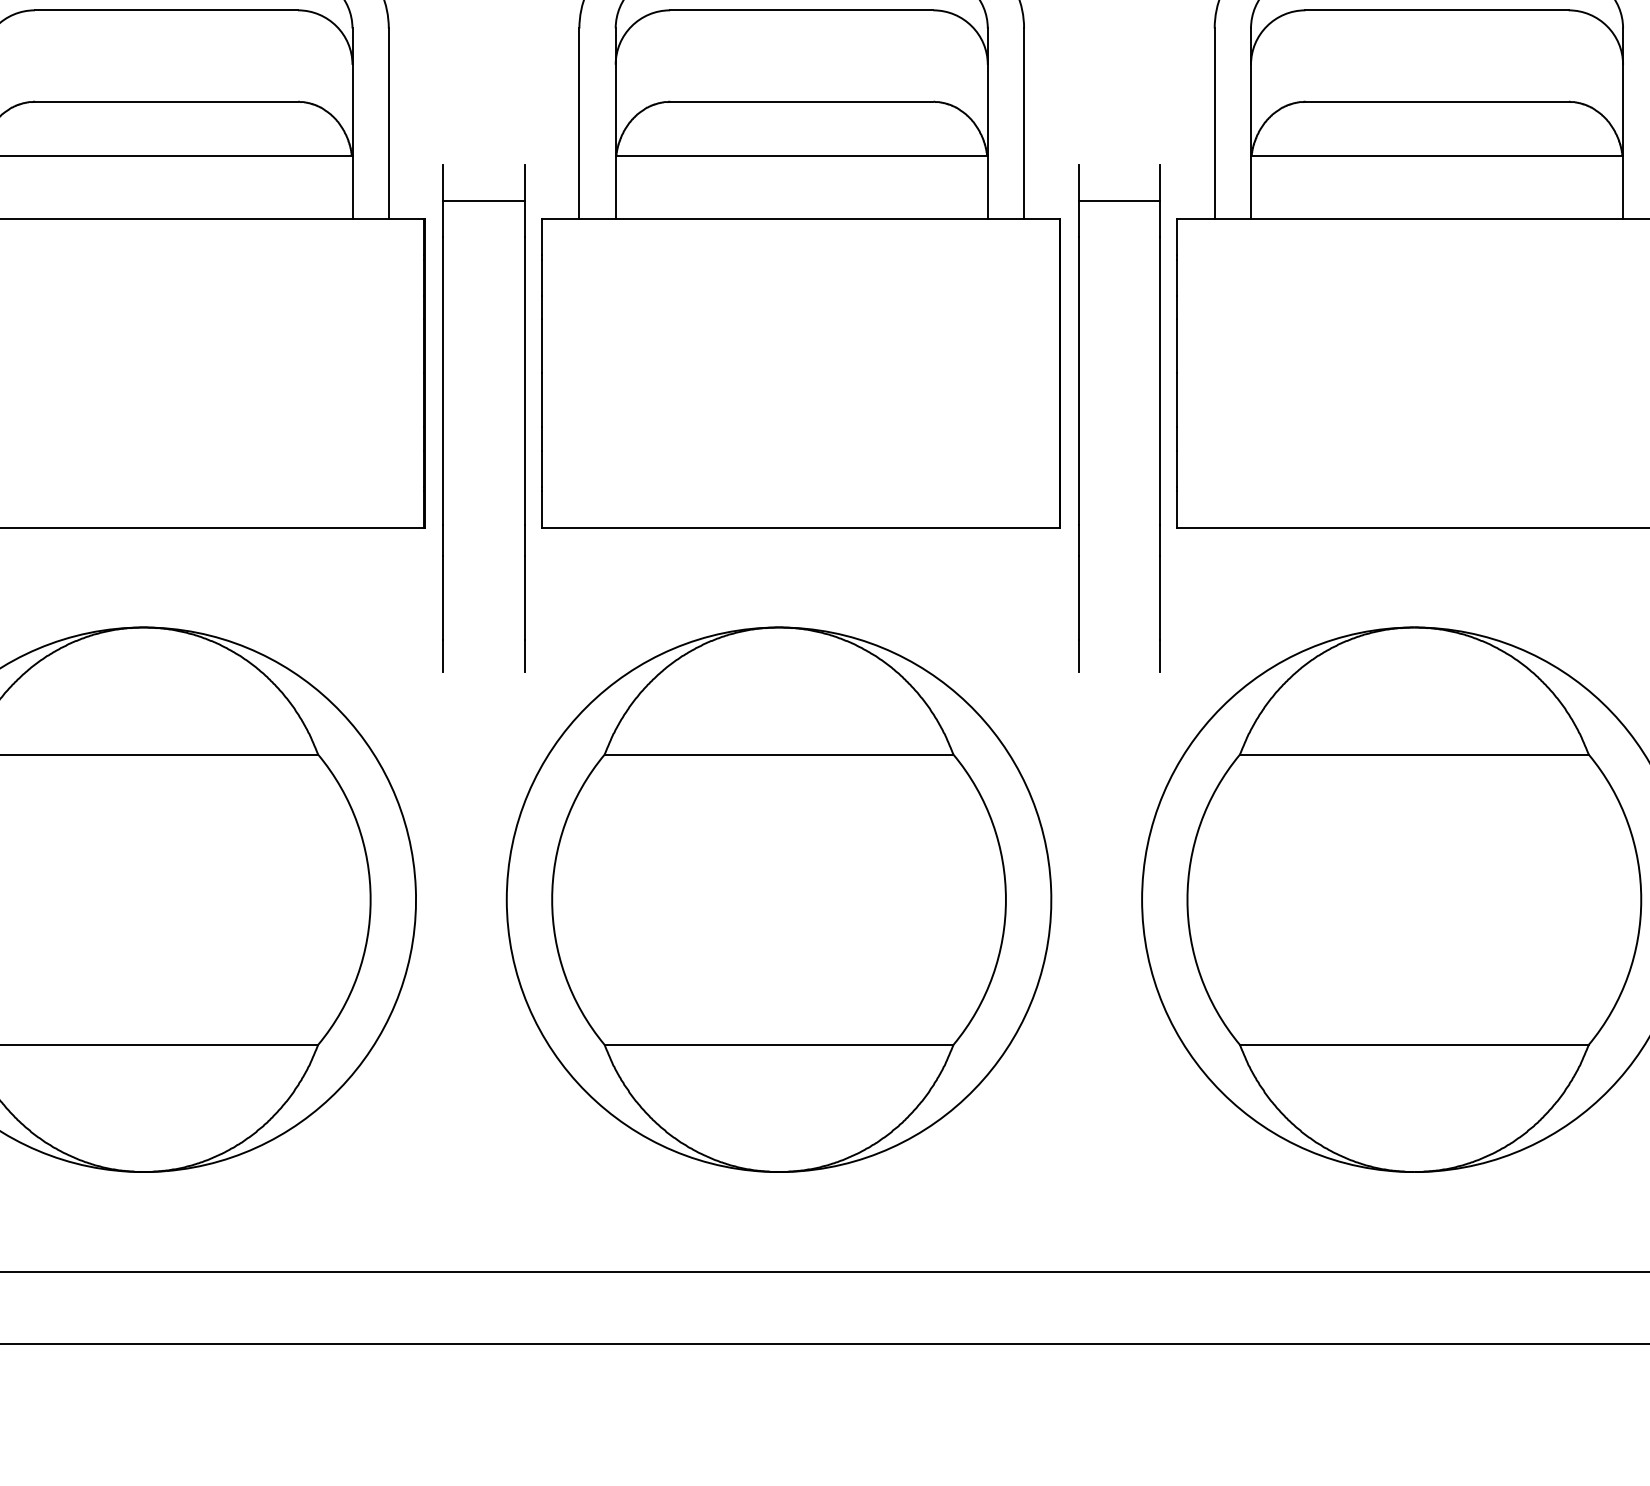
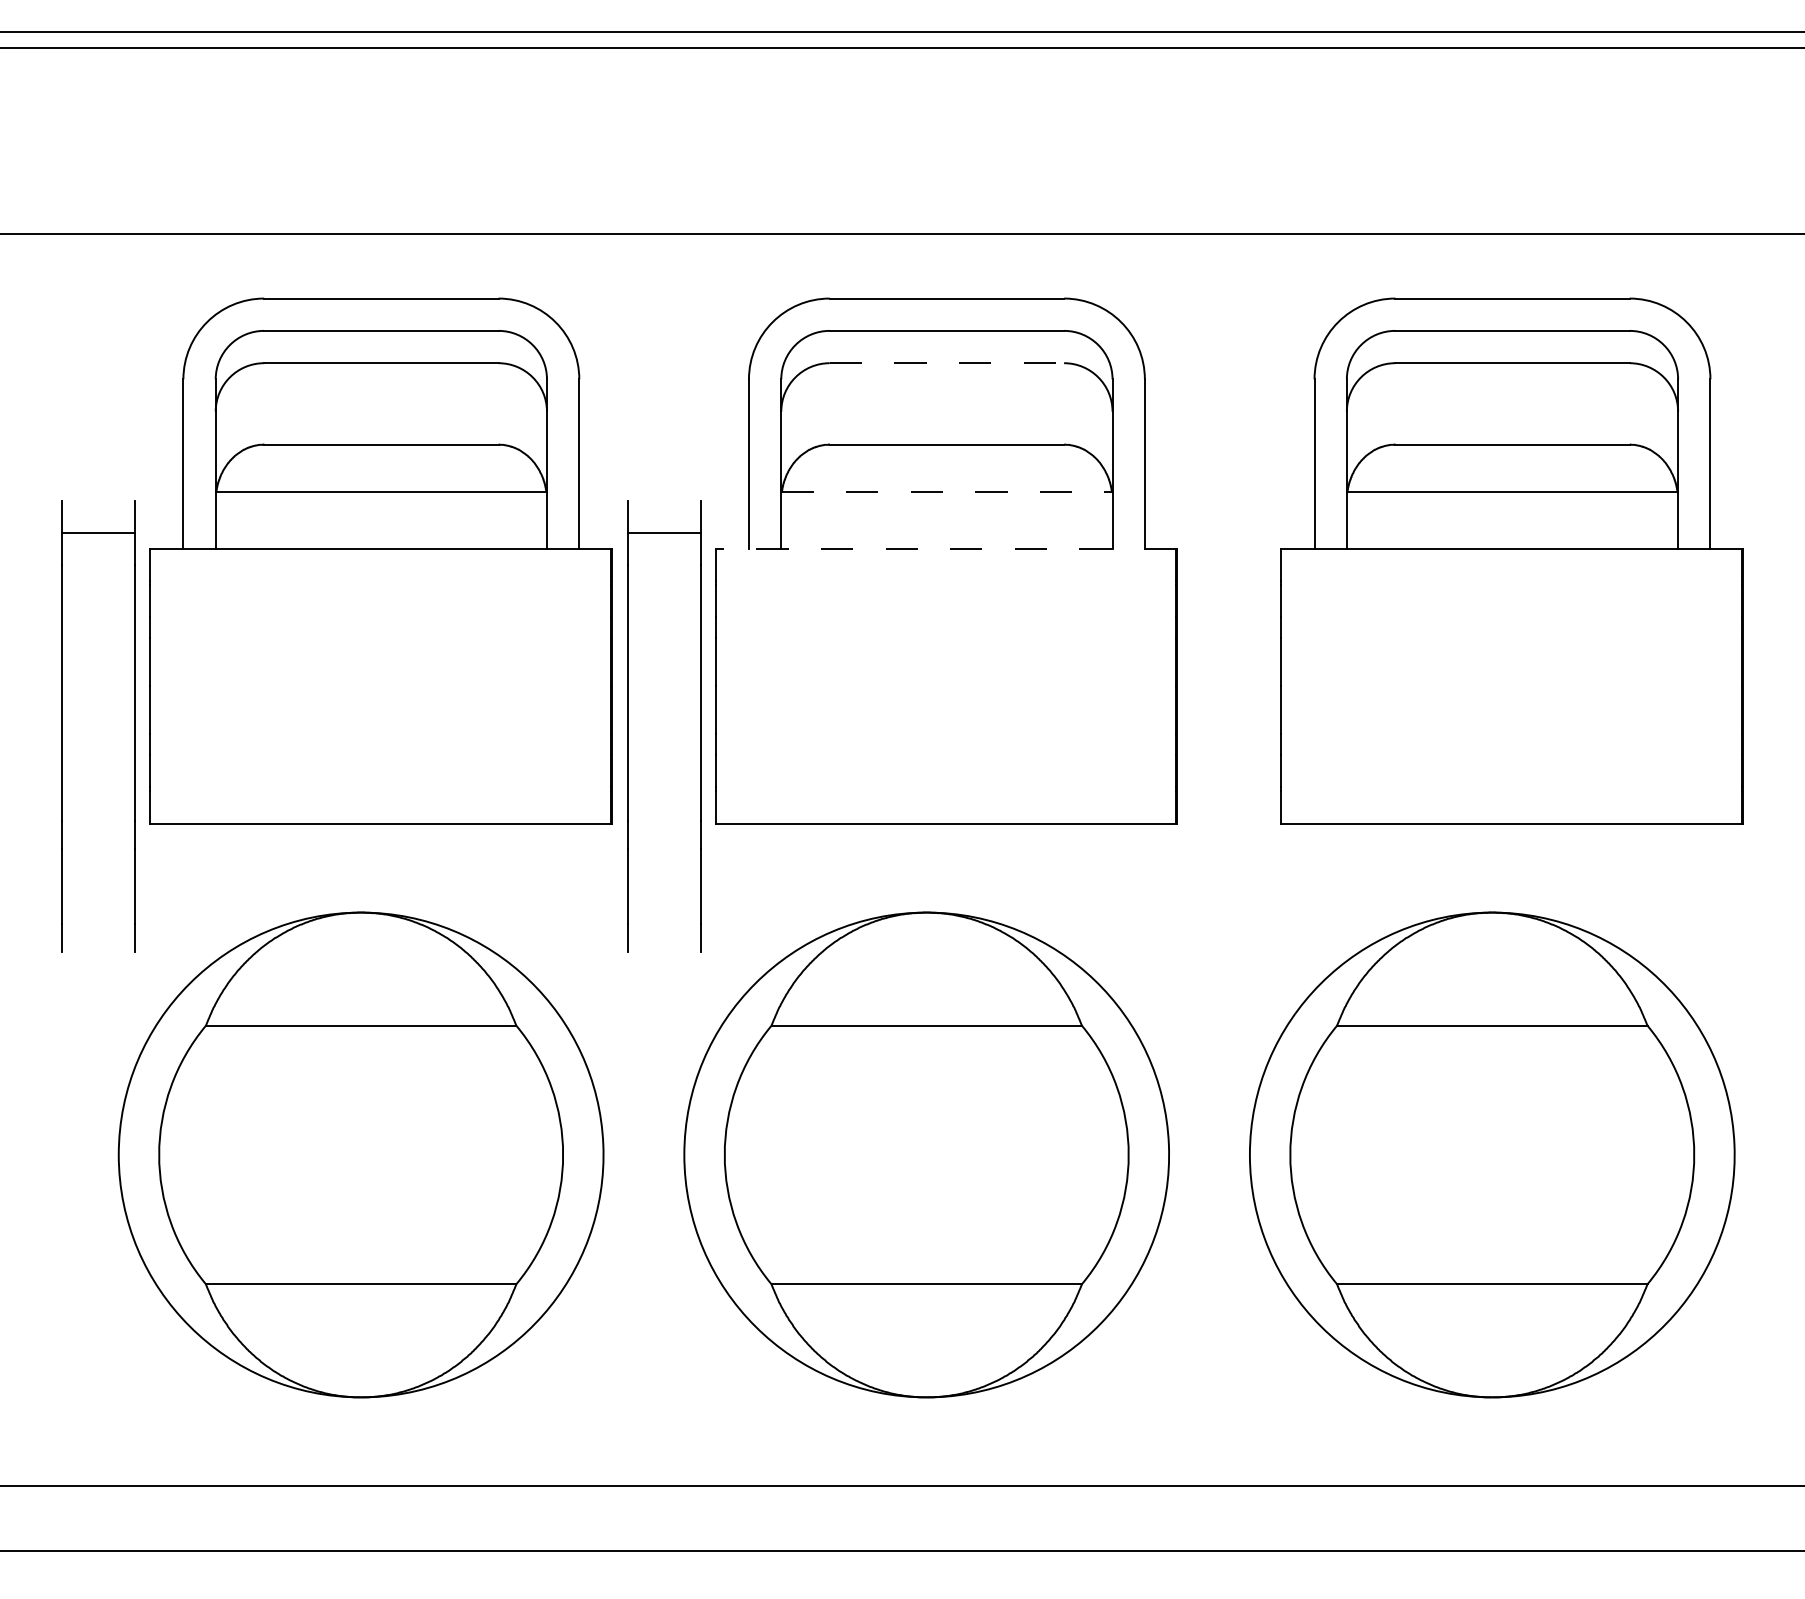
line: (802, 10) -> (947, 363), solid -> dashed
line: (801, 155) -> (946, 492), solid -> dashed
line: (800, 219) -> (945, 549), solid -> dashed
part: (1078, 418) -> (1193, 726), removed

